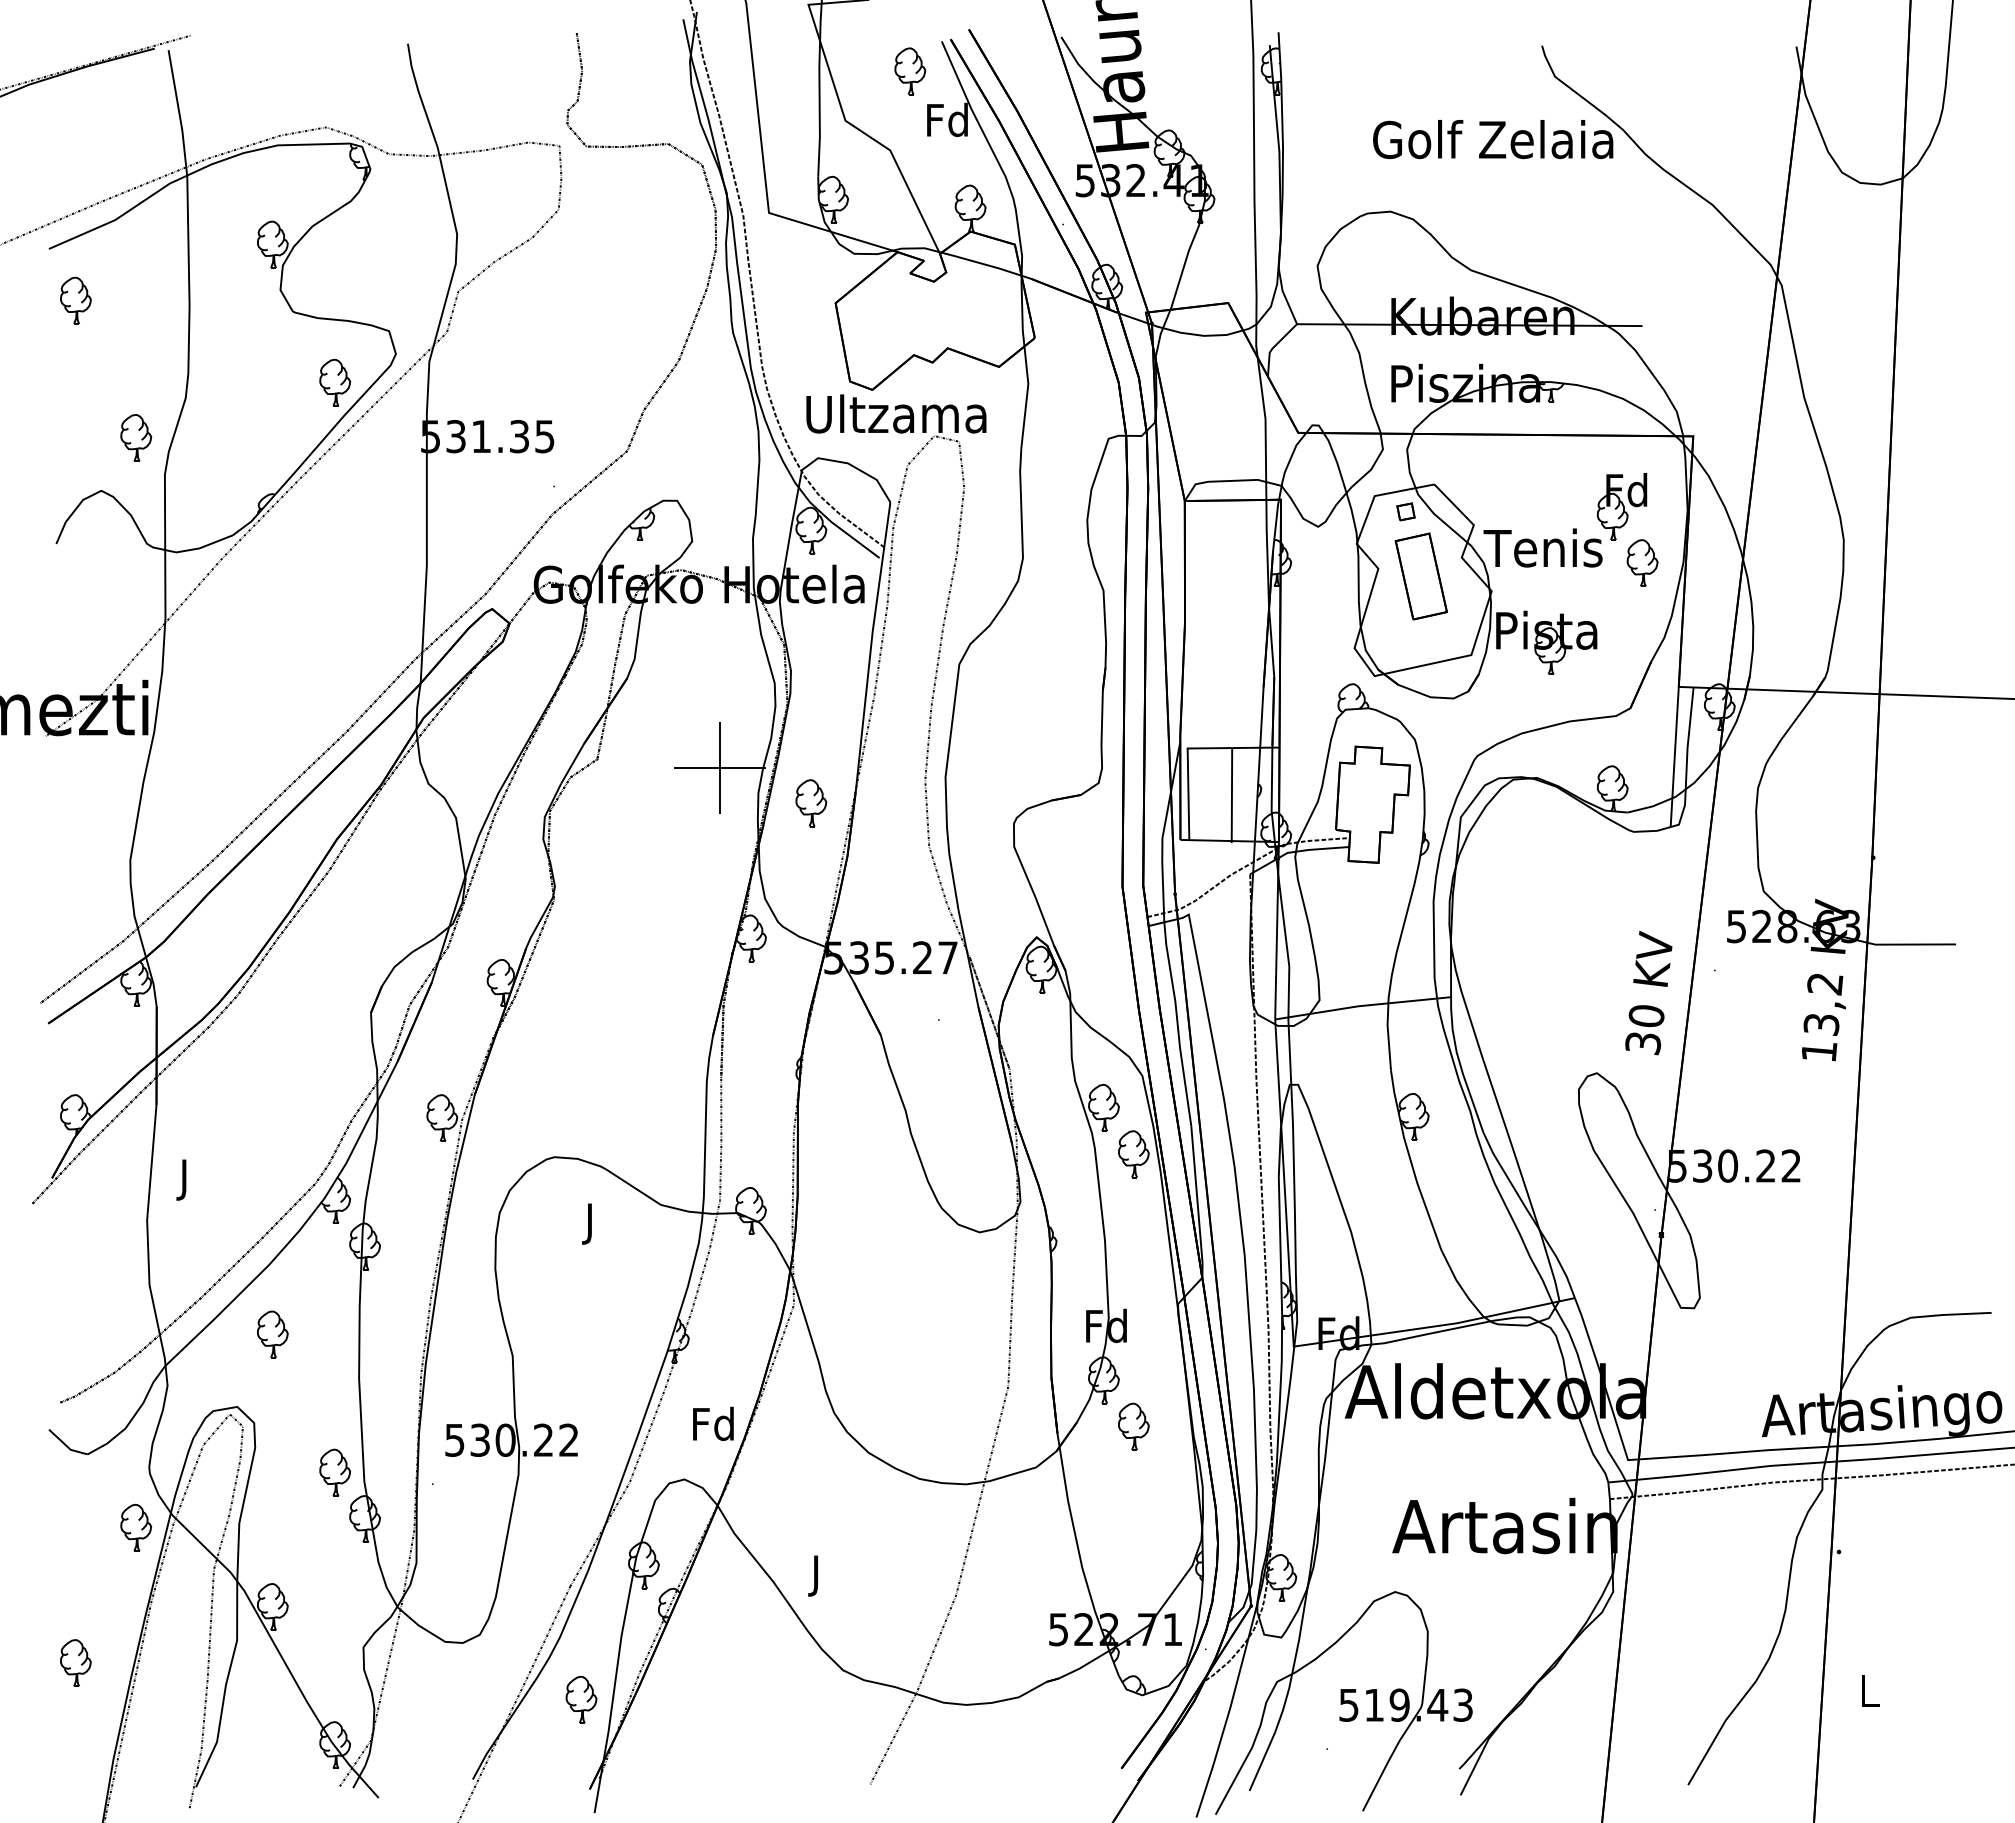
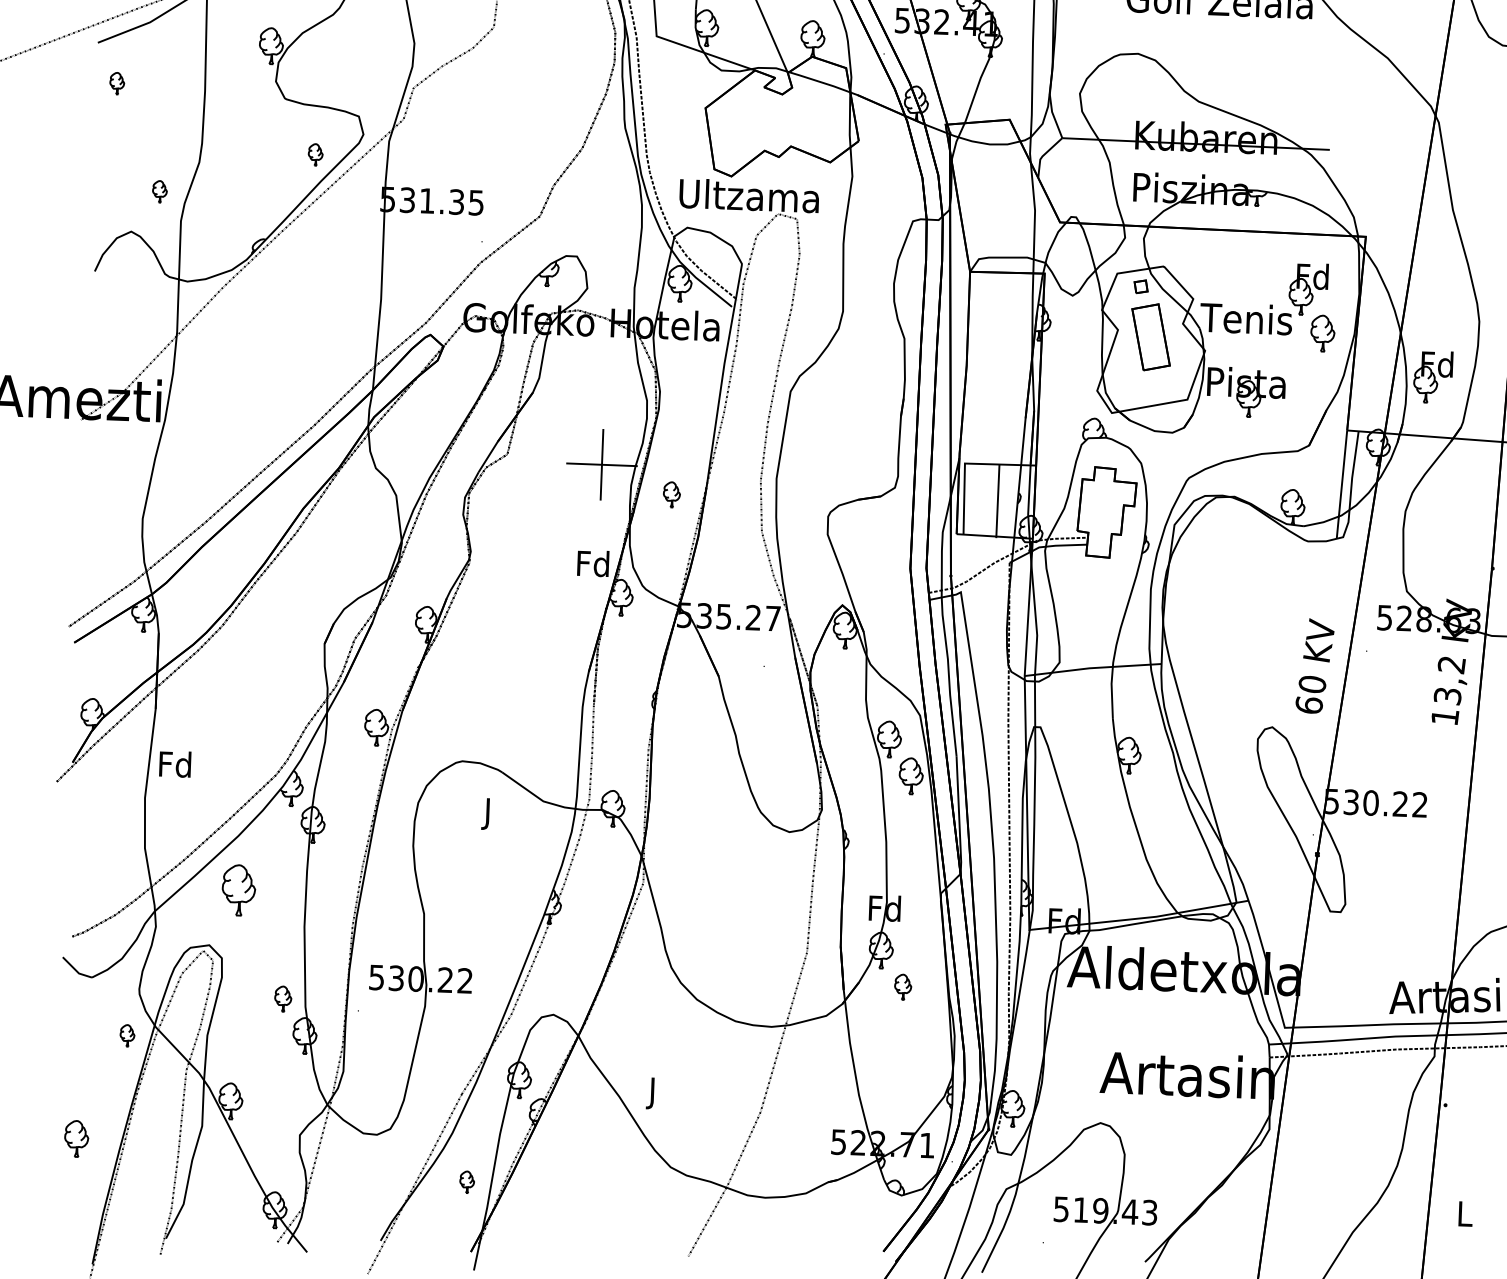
part: (75, 300) -> (116, 83), size x0.6
part: (335, 382) -> (315, 154), size x0.6
part: (136, 437) -> (160, 191), size x0.6
part: (1786, 613) -> (1432, 376), added
part: (811, 803) -> (671, 494), size x0.7
text: (1643, 1043) -> (1309, 705), 30 -> 60
text: (184, 1179) -> (175, 767), J -> Fd
part: (272, 1334) -> (238, 890), size x1.4
text: (713, 1423) -> (593, 563), moved
part: (1133, 1426) -> (902, 987), size x0.7
part: (335, 1472) -> (283, 998), size x0.7
part: (136, 1527) -> (127, 1035), size x0.6
part: (581, 1699) -> (467, 1182), size x0.6

